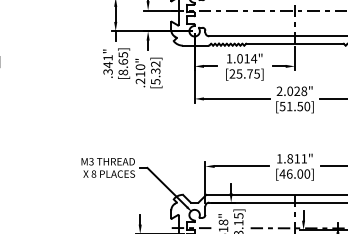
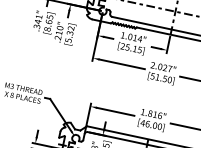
text: (249, 73) -> (134, 48), [25.75] -> [25.15]
text: (304, 91) -> (170, 69), 2.028" -> 2.027"
text: (304, 158) -> (160, 115), 1.811" -> 1.816"

